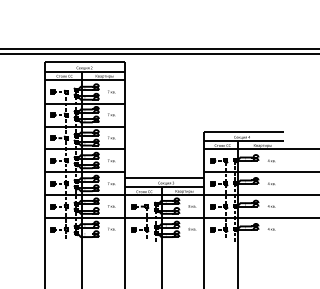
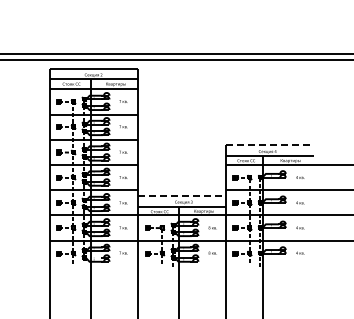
line: (244, 131) -> (270, 145), solid -> dashed
line: (164, 177) -> (182, 196), solid -> dashed

